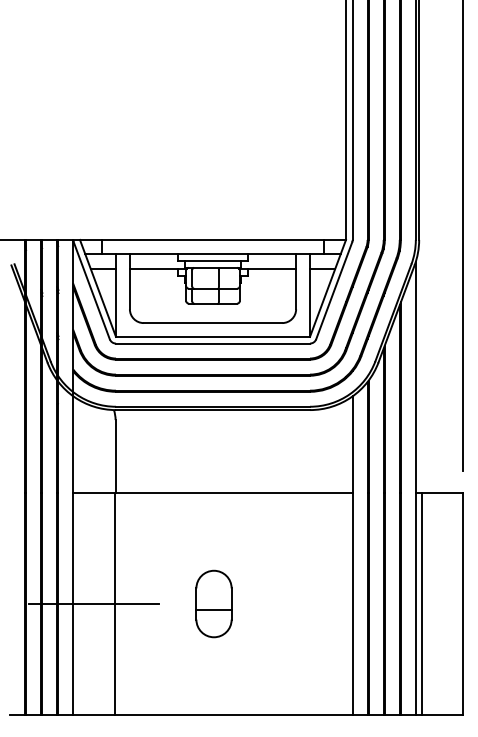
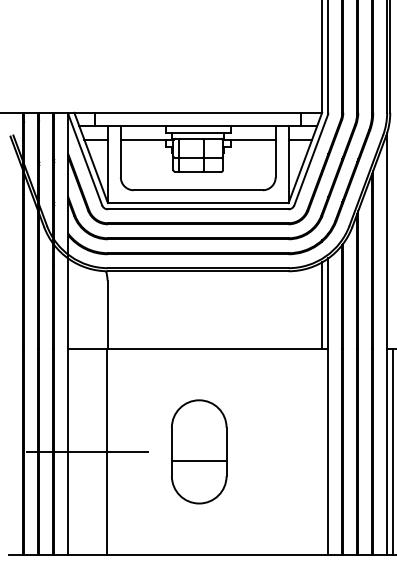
line: (346, 446) -> (322, 305), added
part: (213, 603) -> (198, 451), size x1.67

